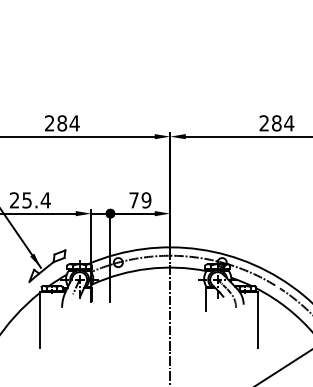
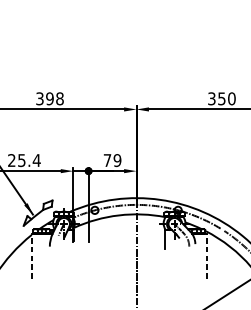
text: (62, 123) -> (50, 98), 284 -> 398
text: (276, 123) -> (221, 98), 284 -> 350
line: (39, 320) -> (31, 256), solid -> dashed
line: (257, 320) -> (206, 256), solid -> dashed

